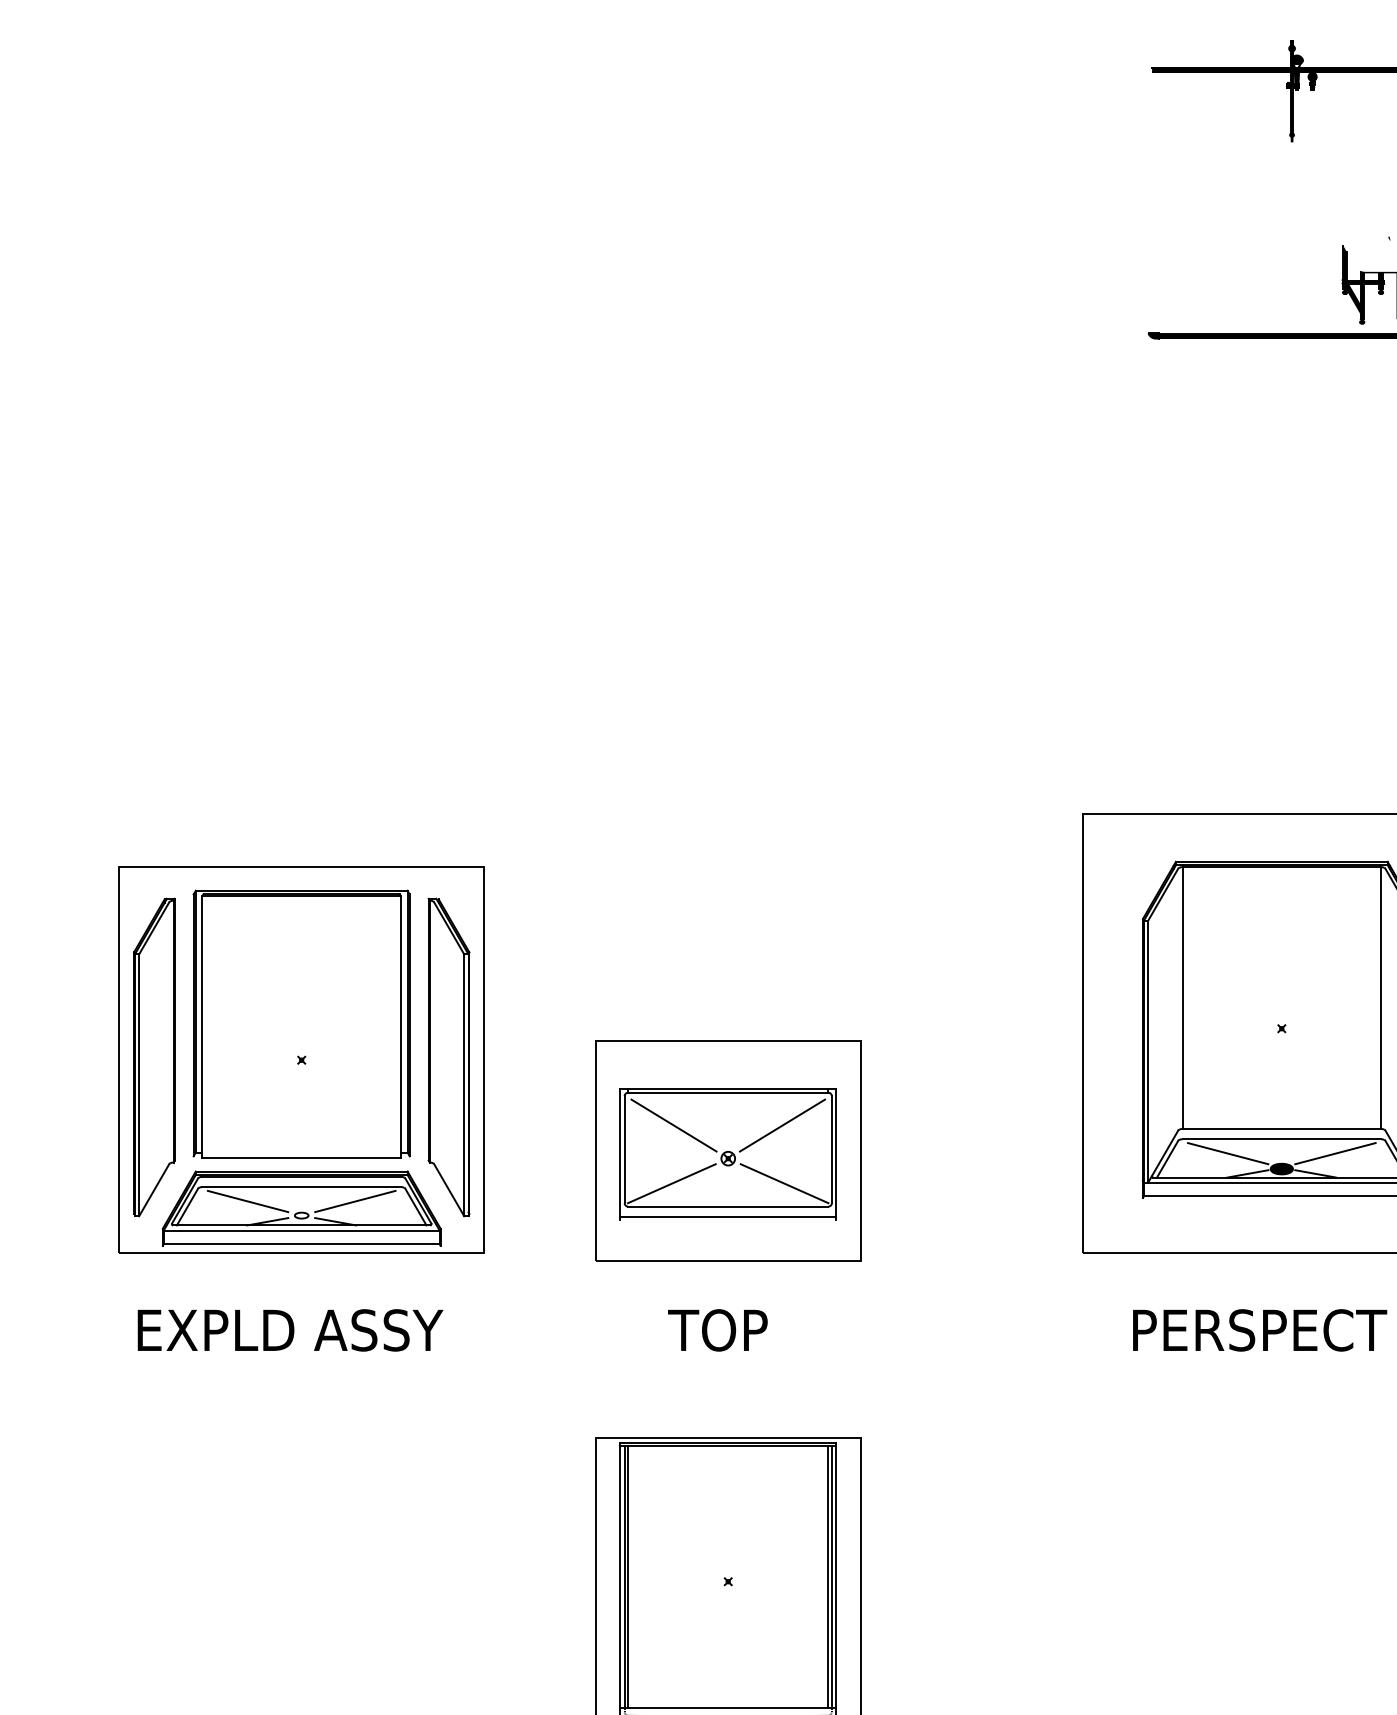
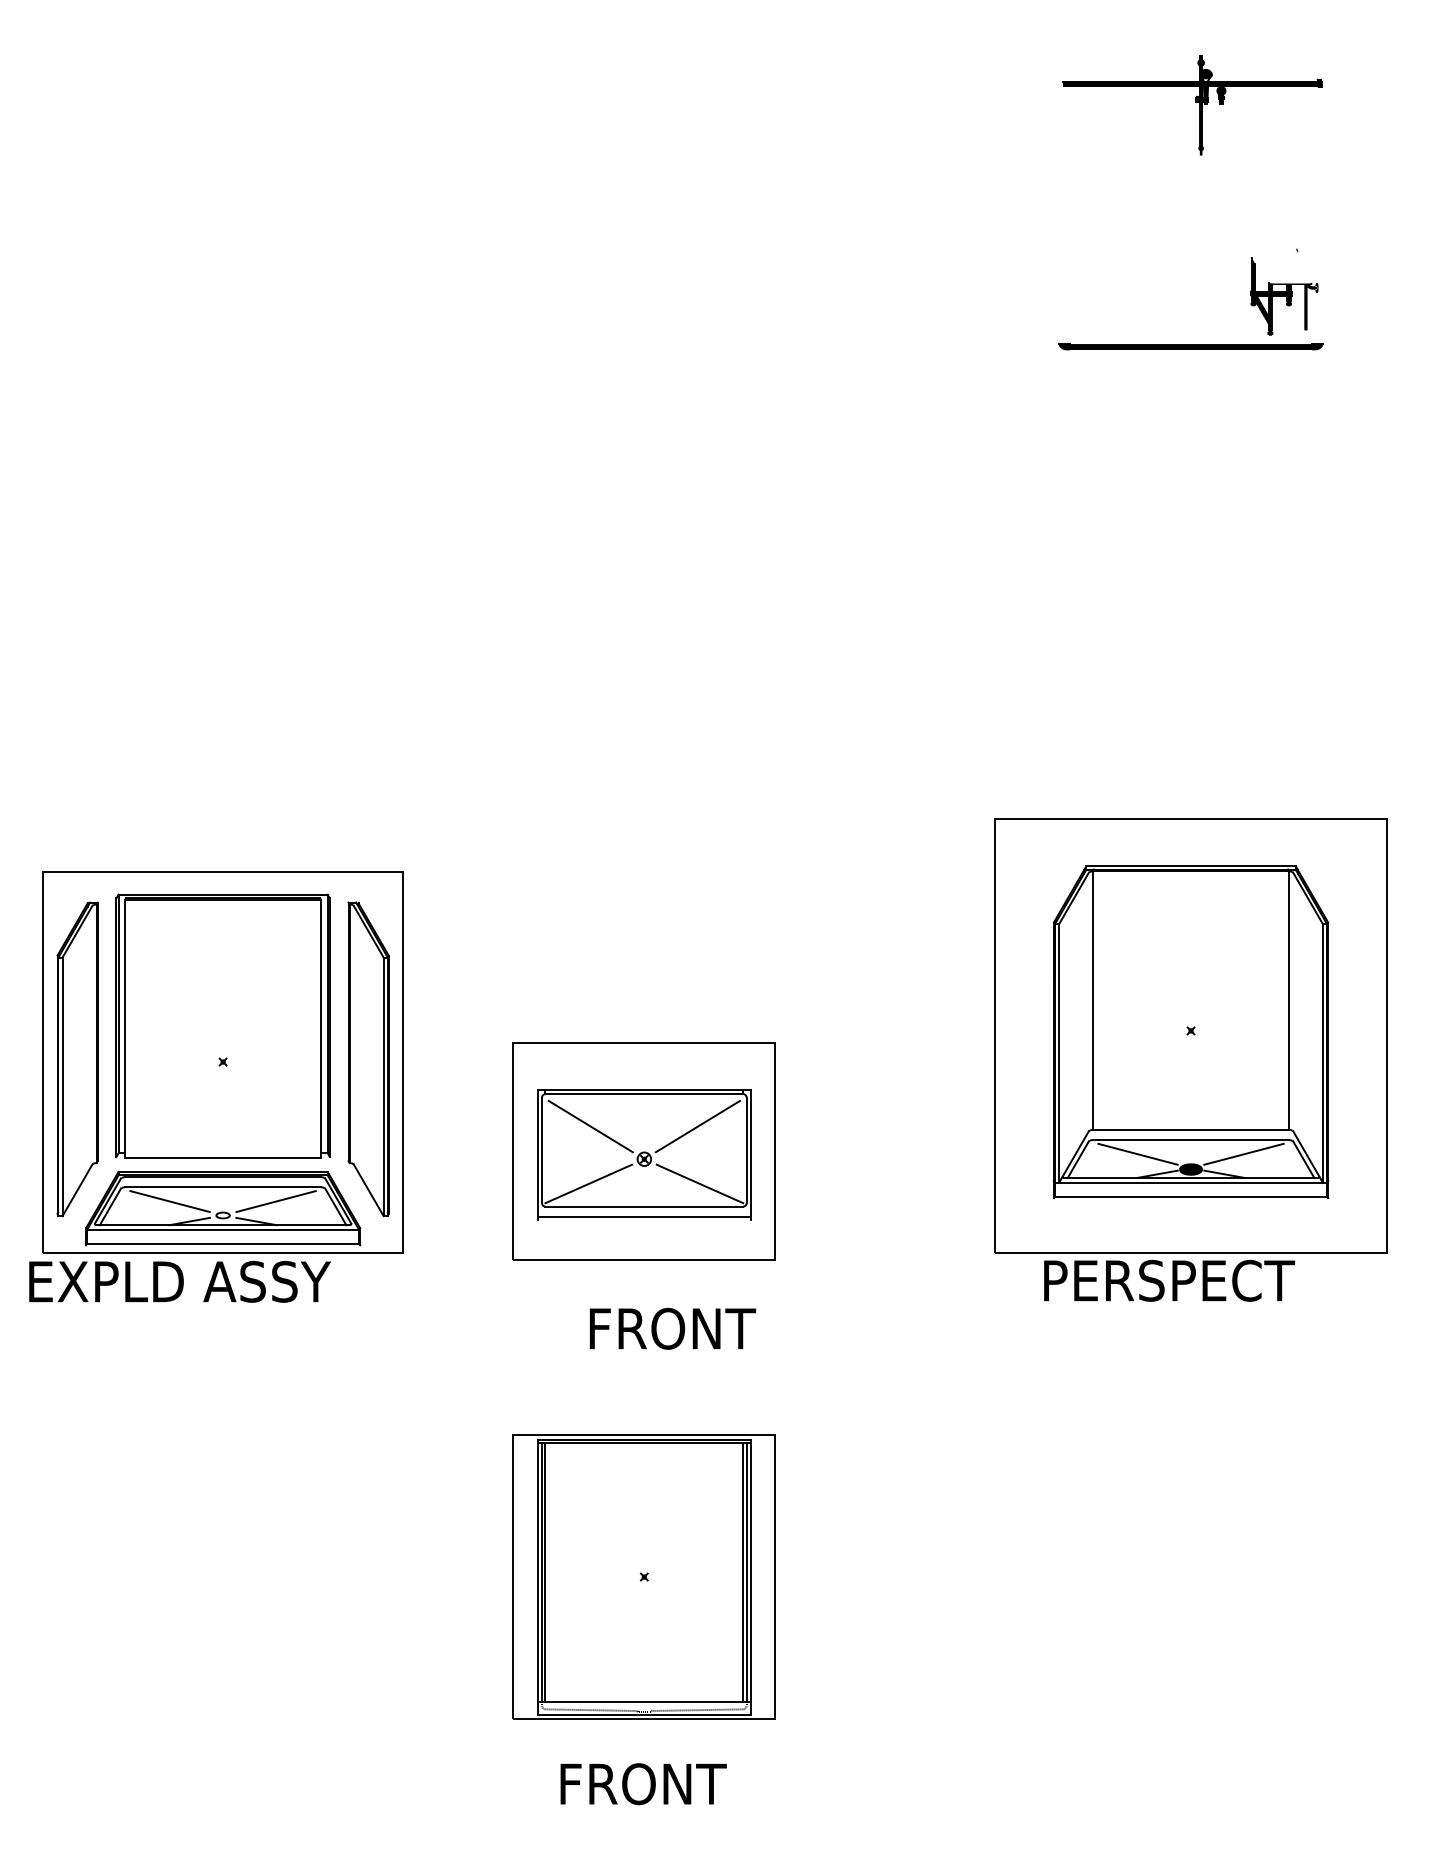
text: (289, 1330) -> (179, 1281), moved
text: (754, 1330) -> (670, 1328), TOP -> FRONT
text: (1260, 1330) -> (1169, 1280), moved

